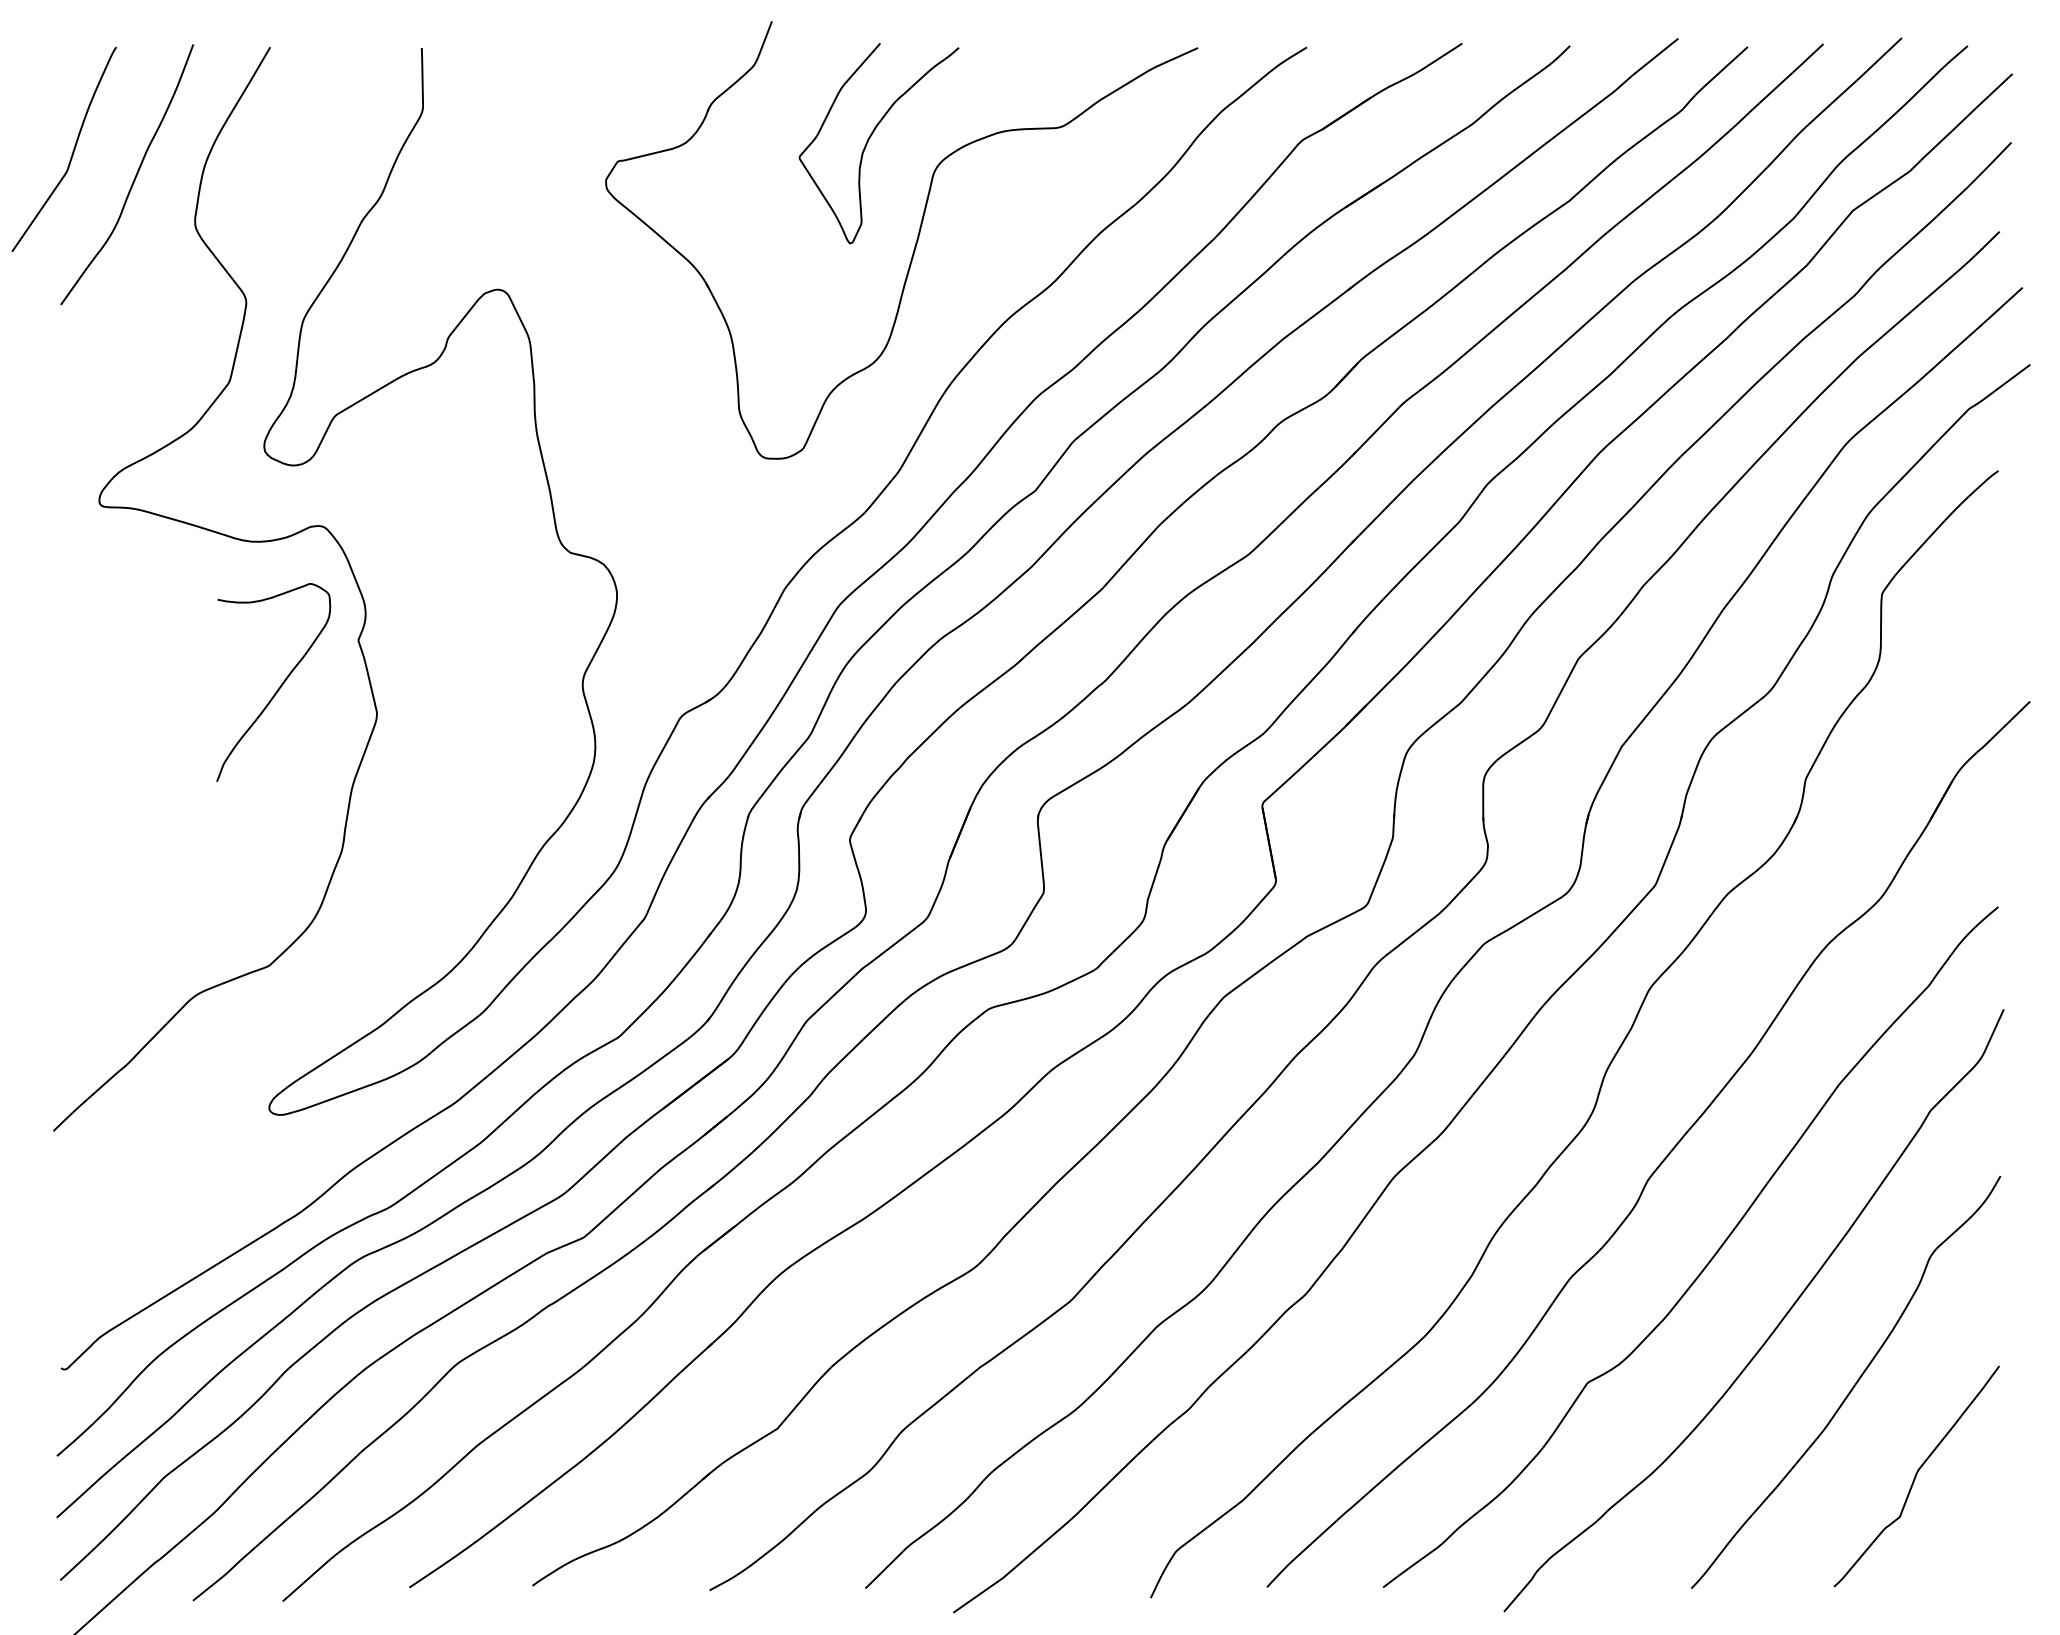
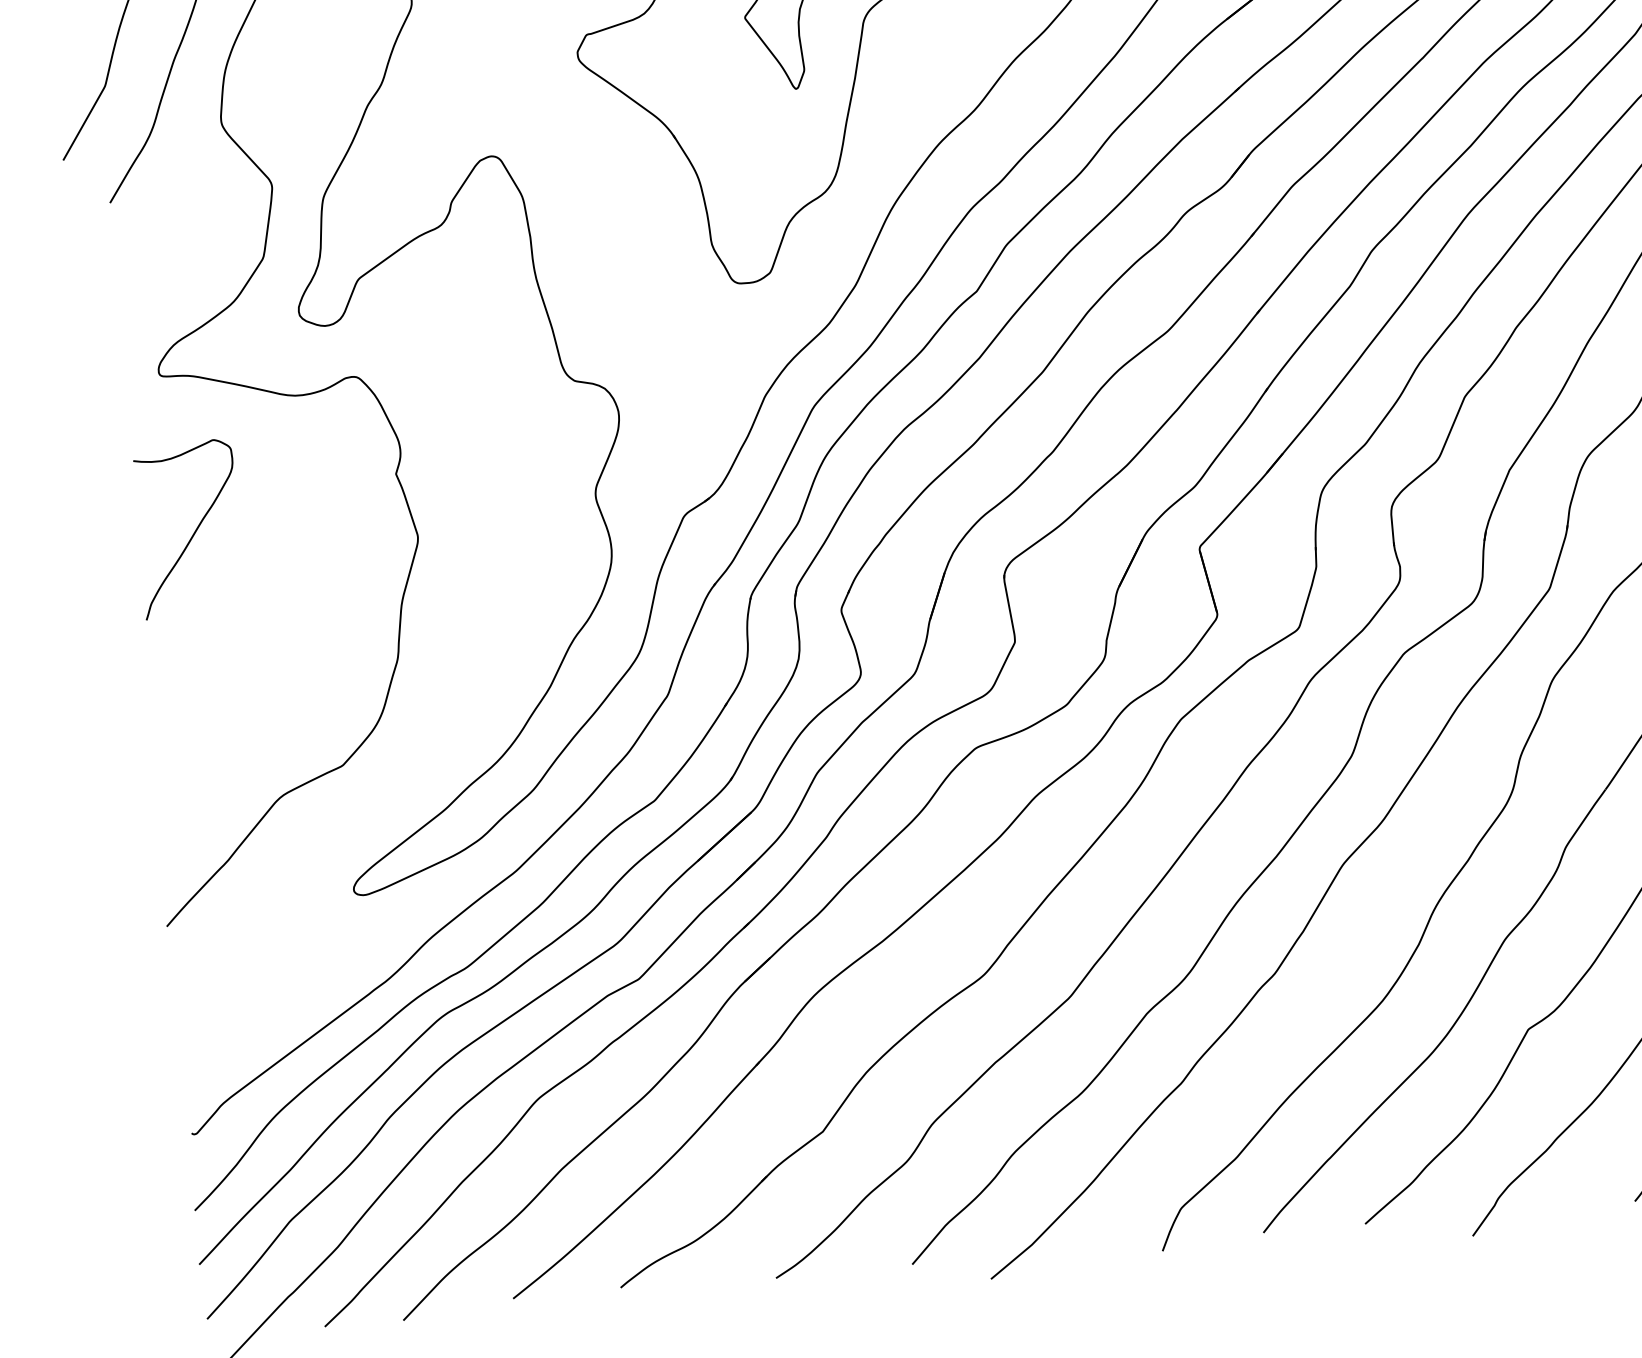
curve: (279, 686) -> (194, 532), moved

